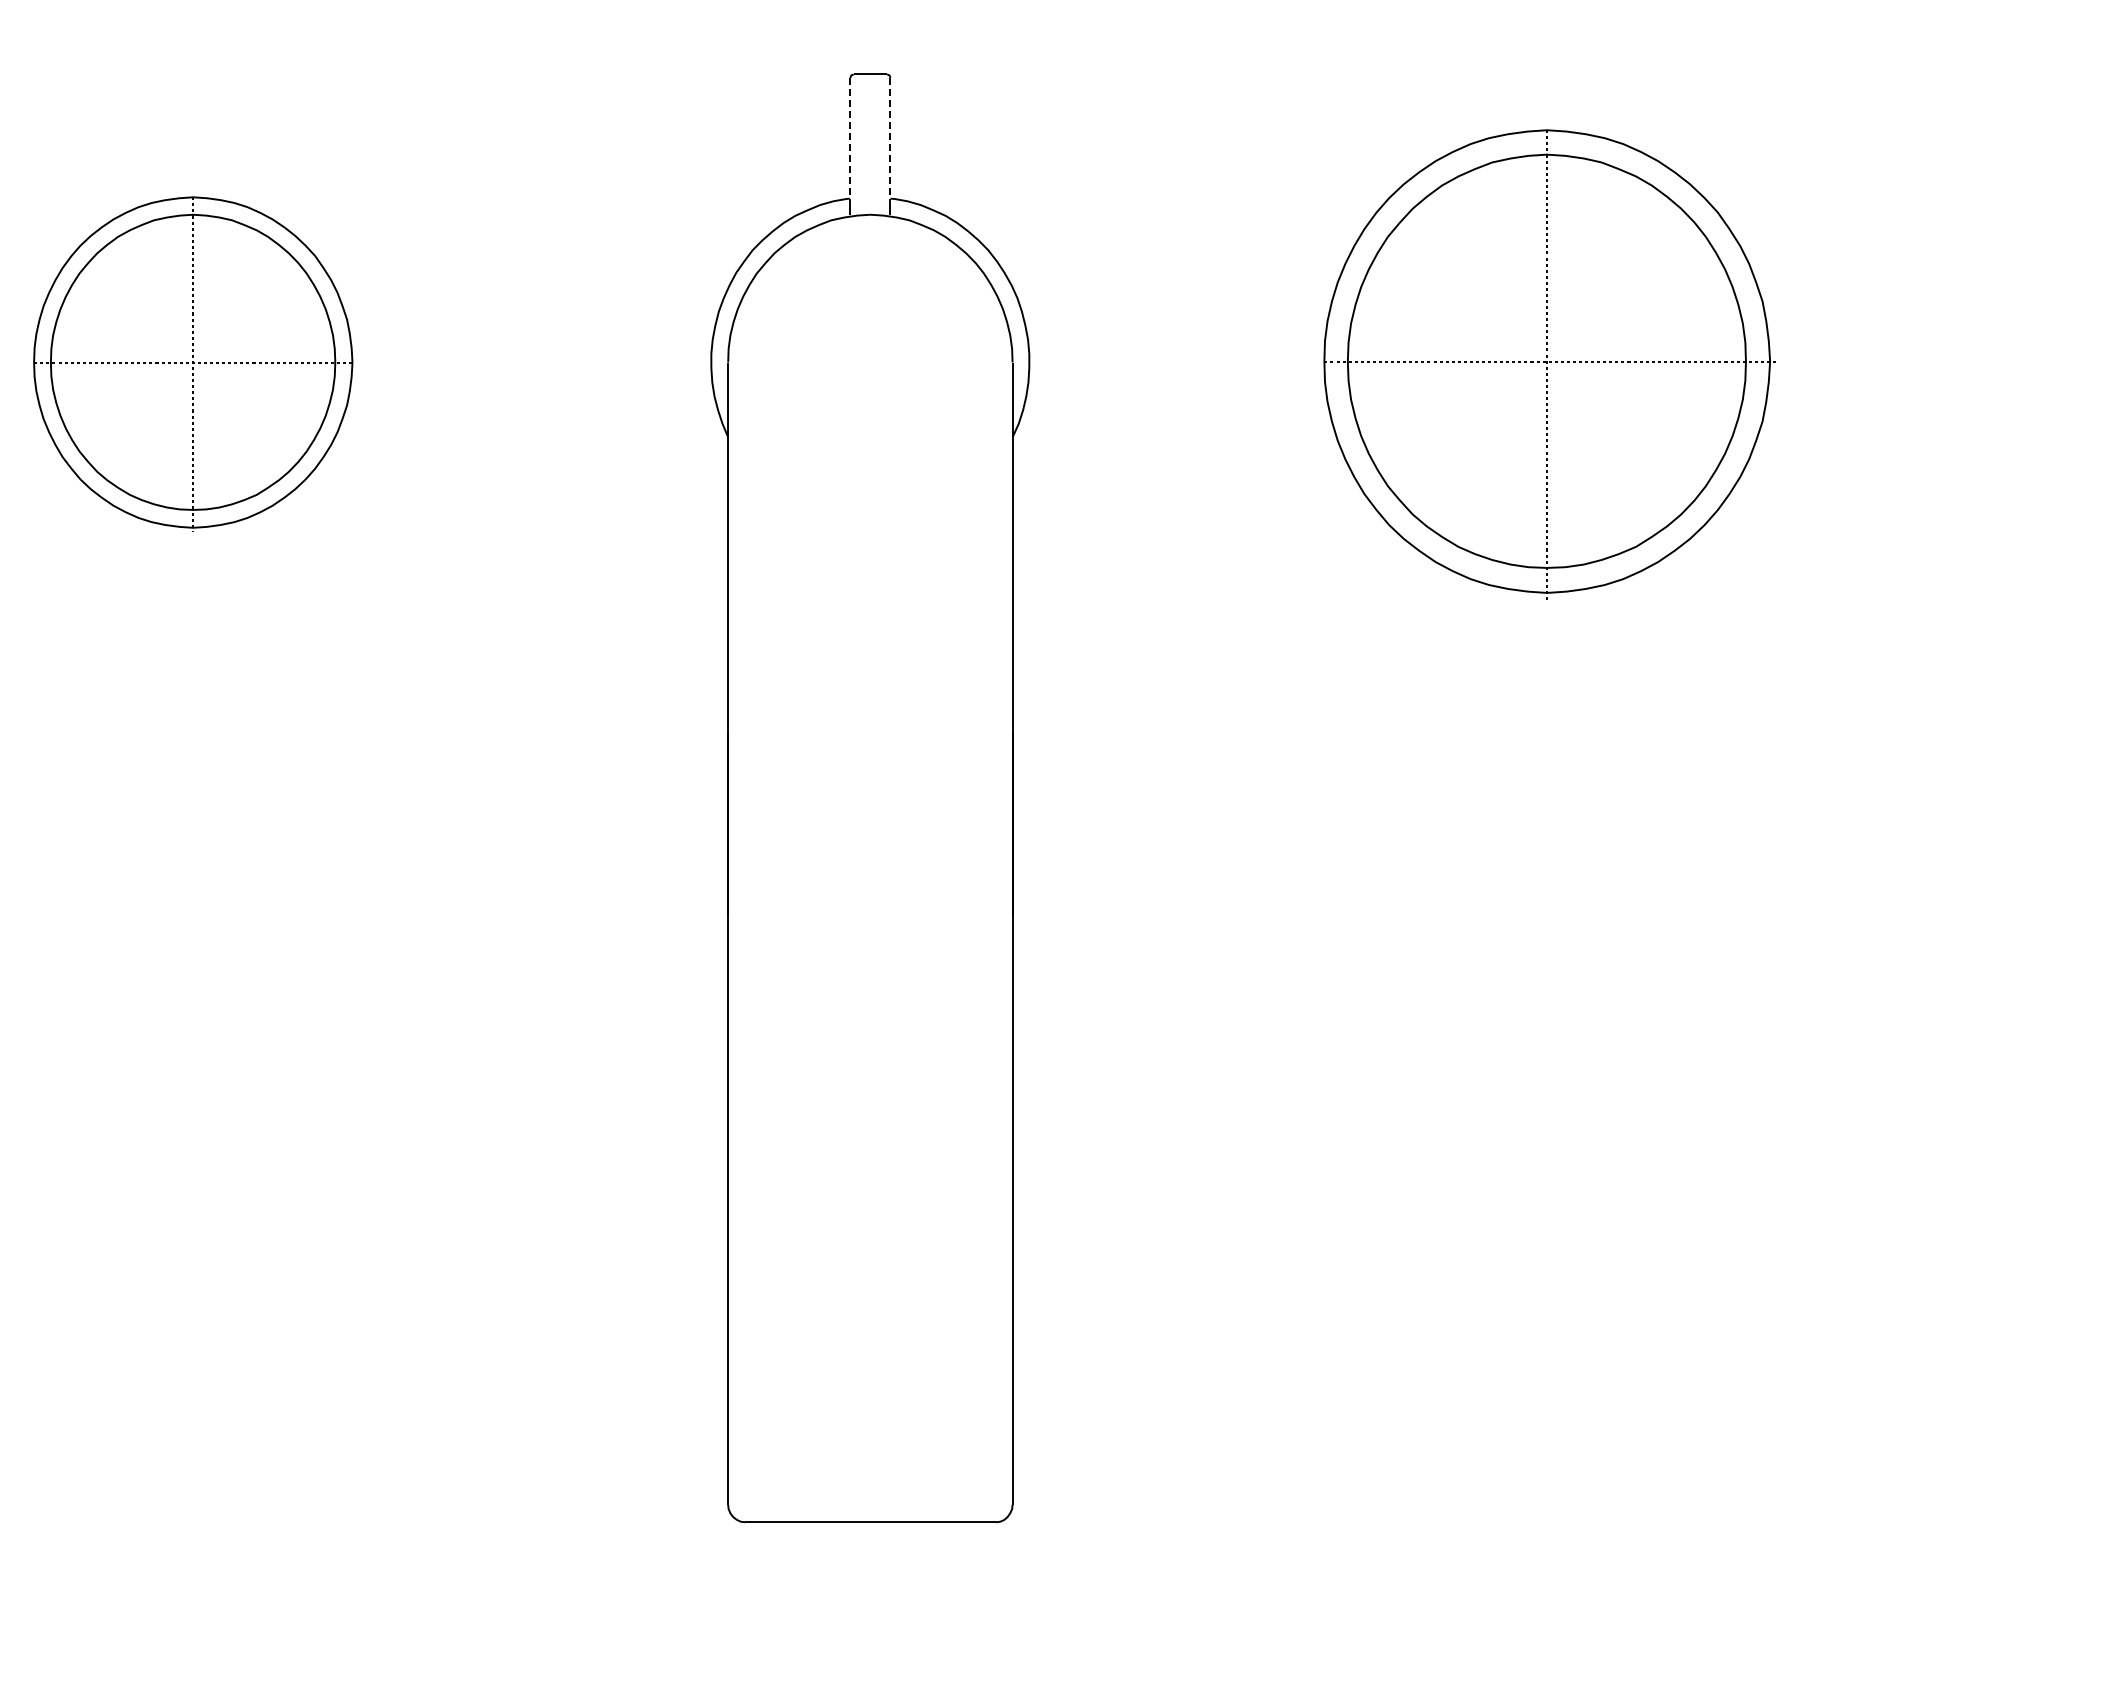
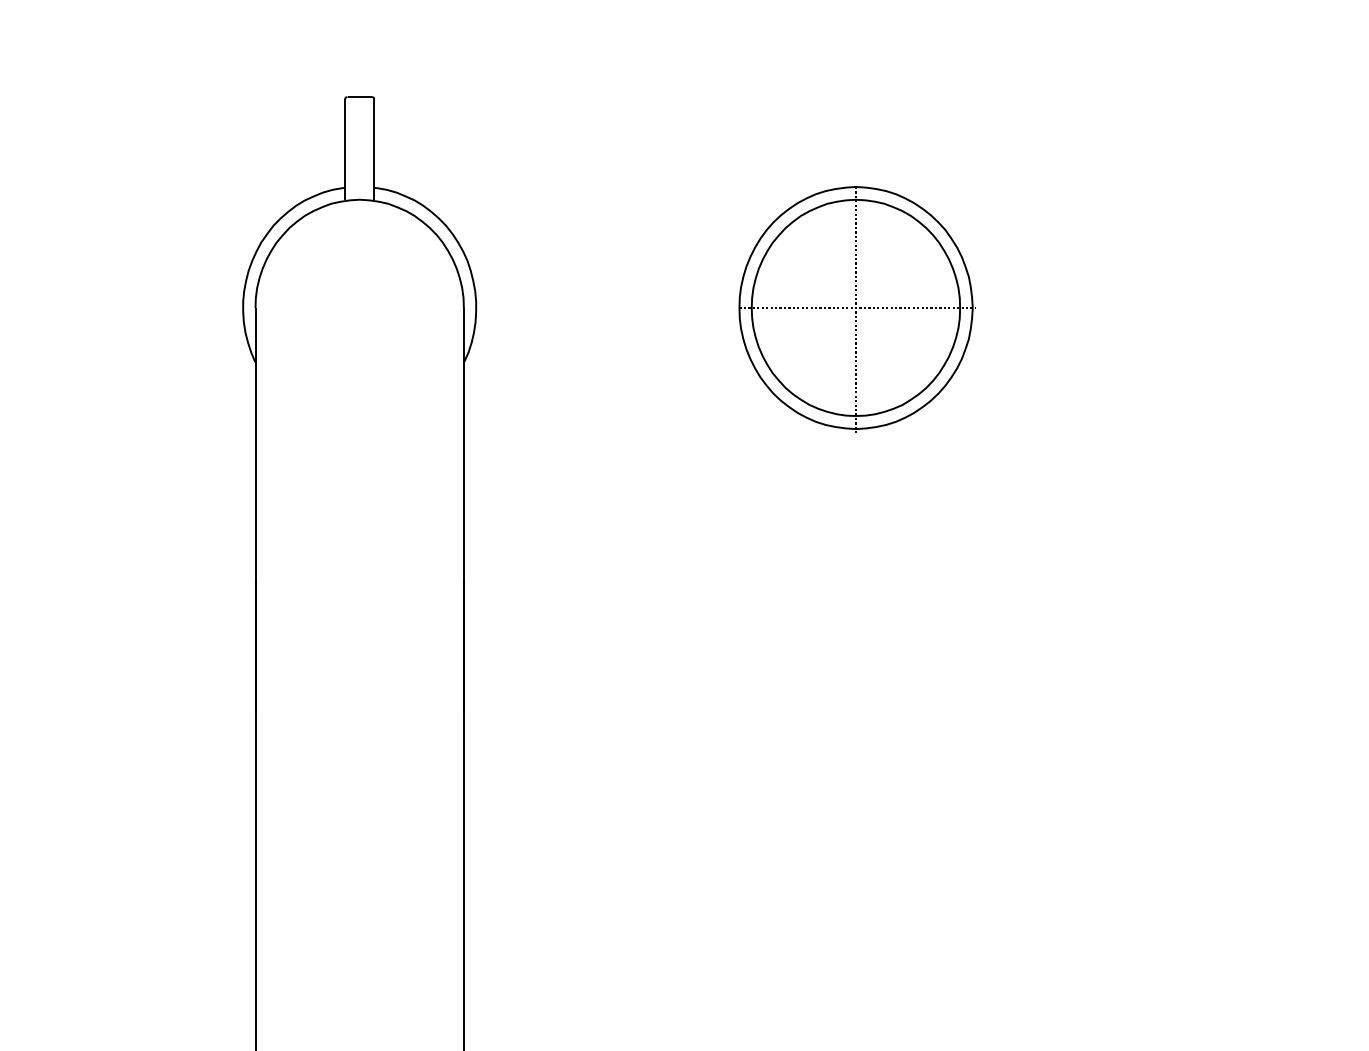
line: (850, 138) -> (345, 143), dashed -> solid
line: (890, 138) -> (374, 143), dashed -> solid
part: (1549, 364) -> (857, 309), size x0.71

